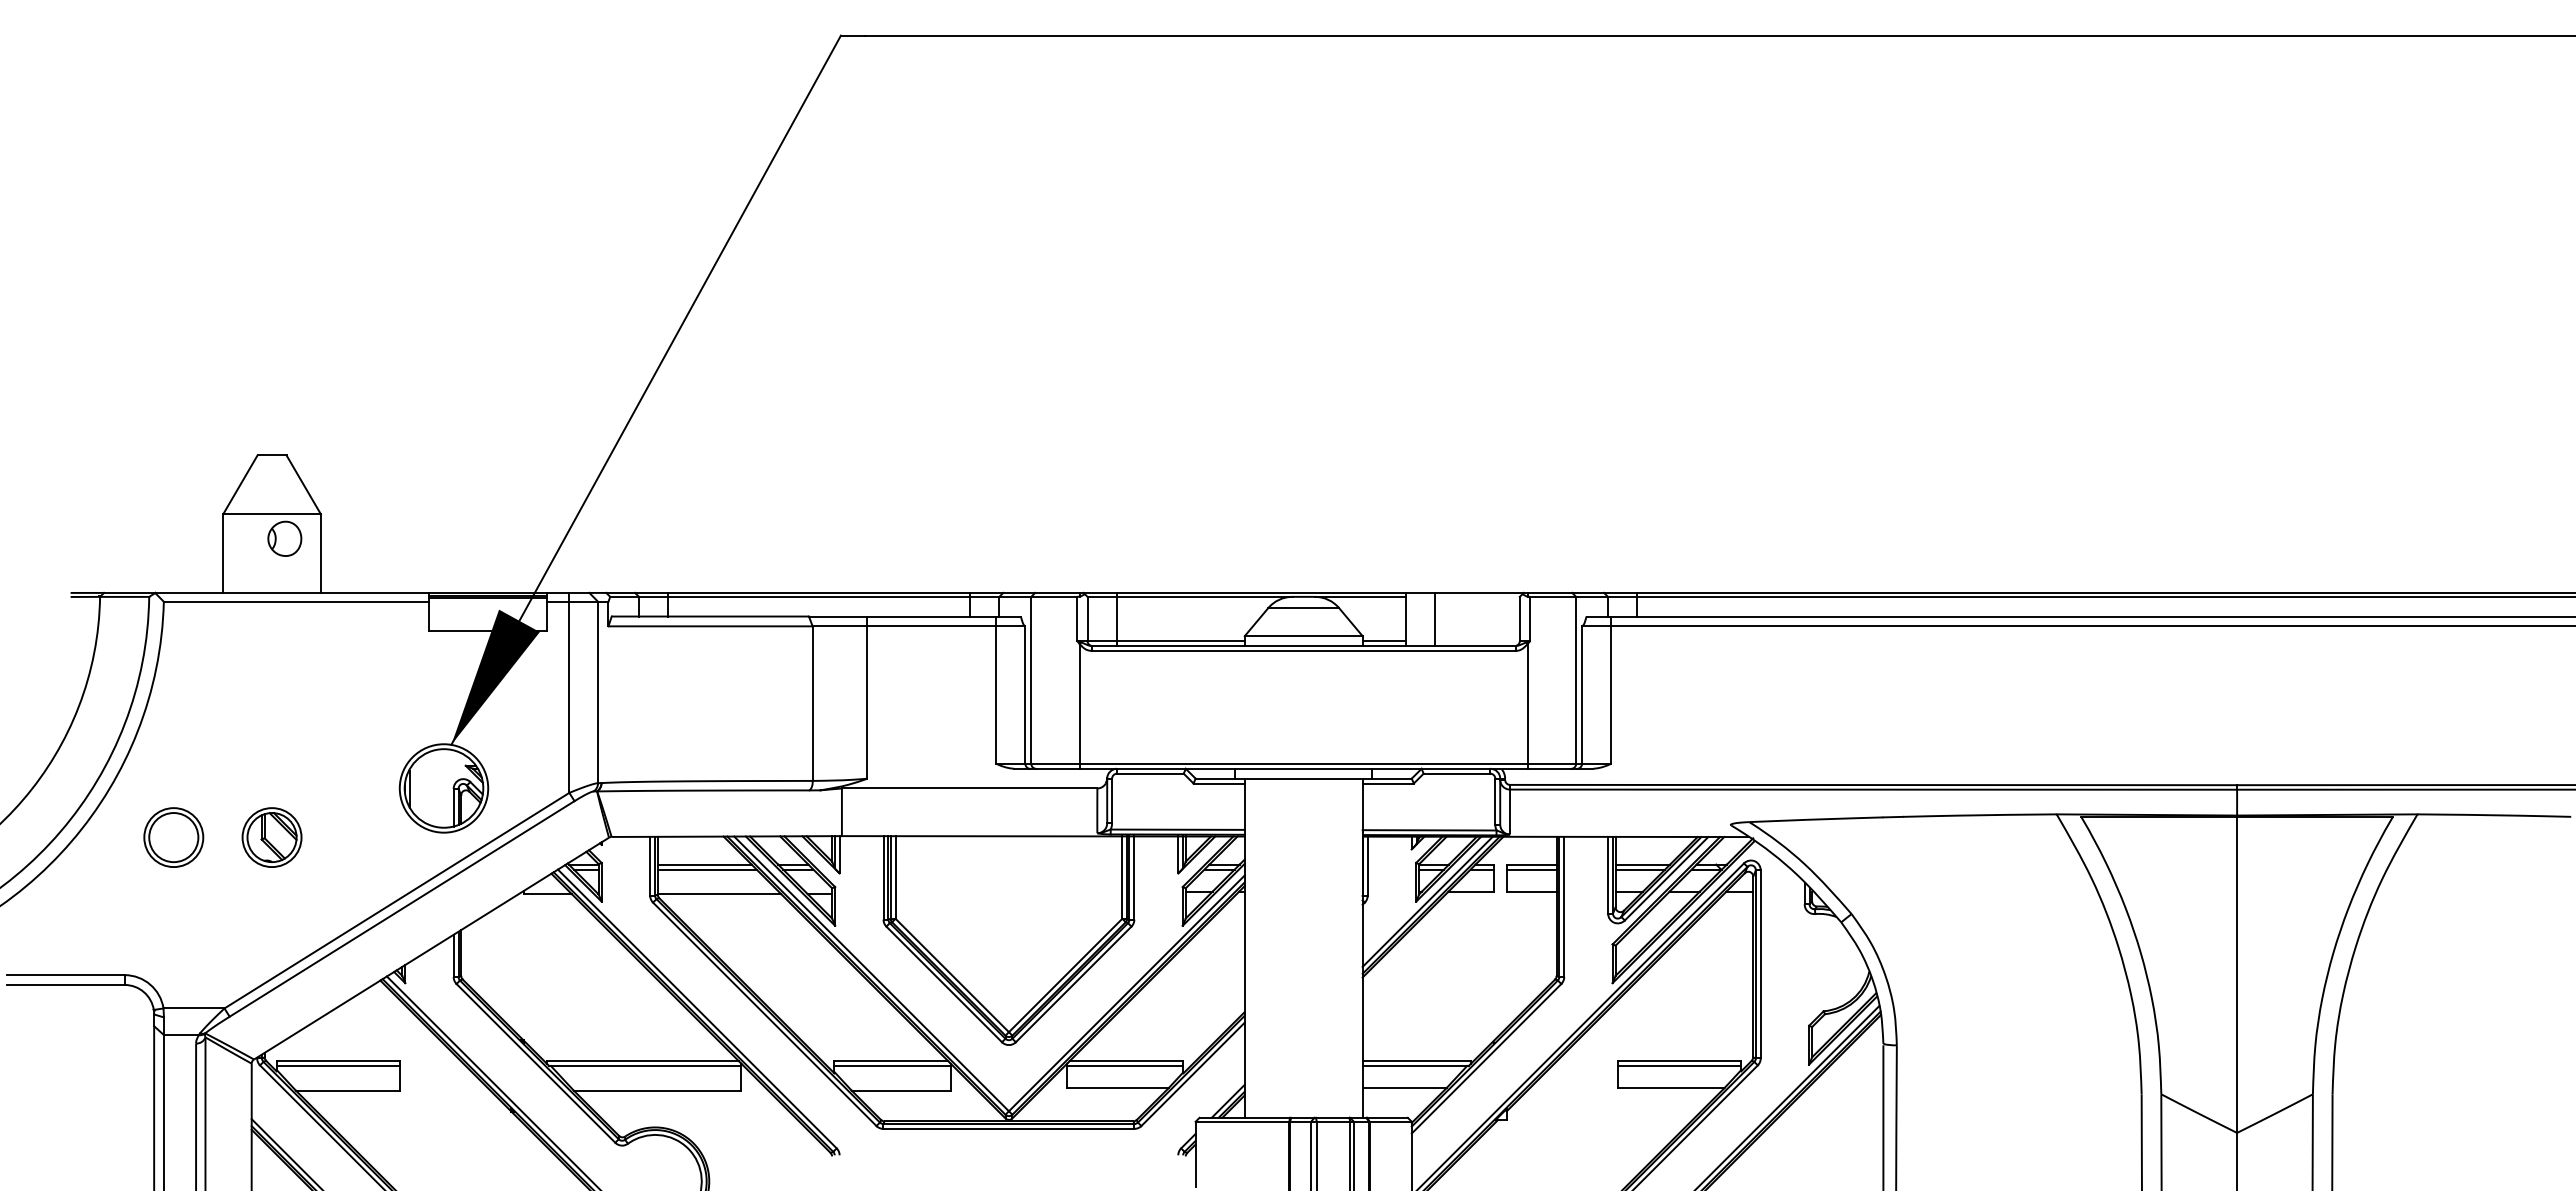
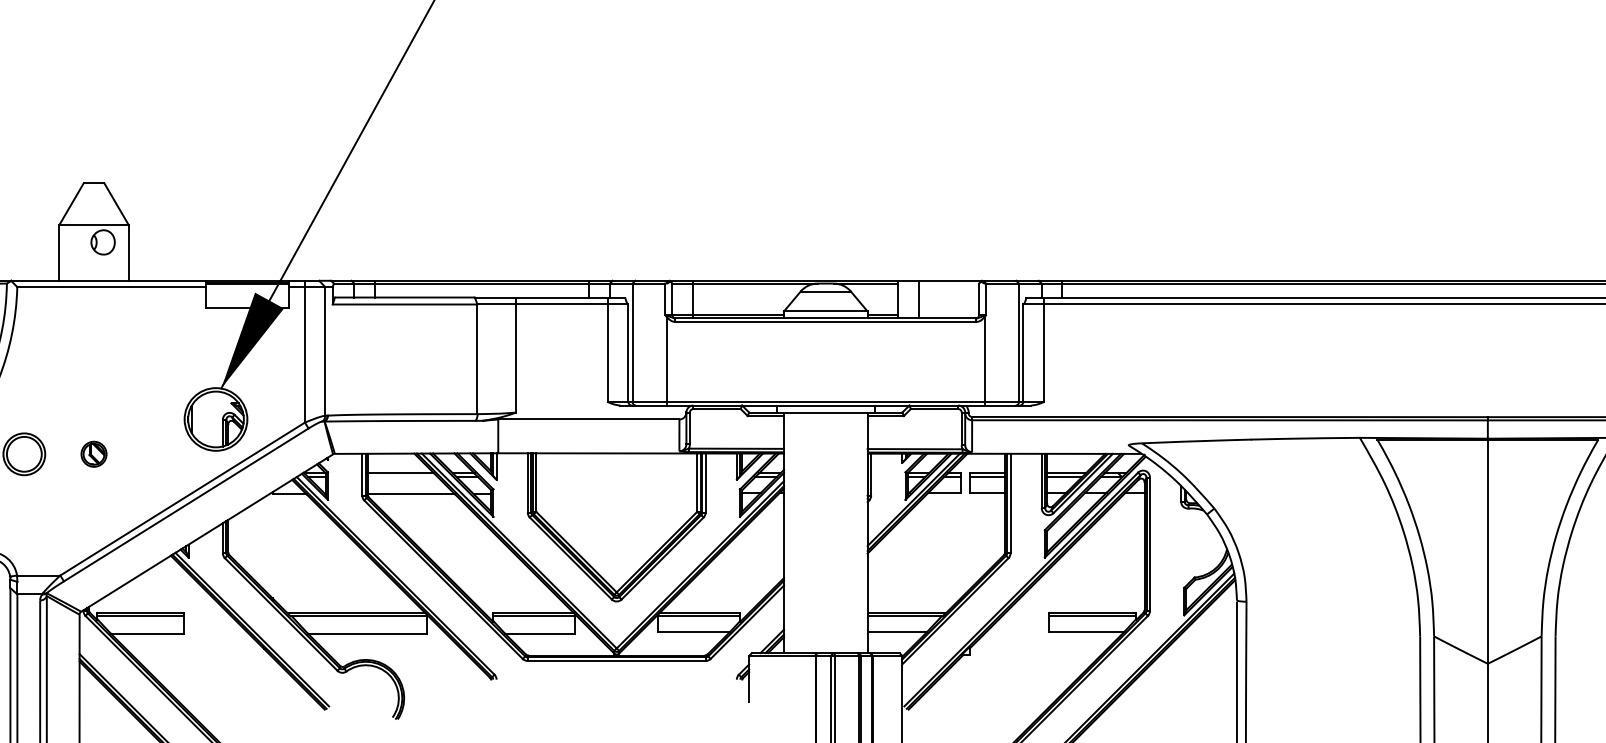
part: (271, 837) -> (93, 454), size x0.6
line: (706, 869) -> (402, 476), removed

